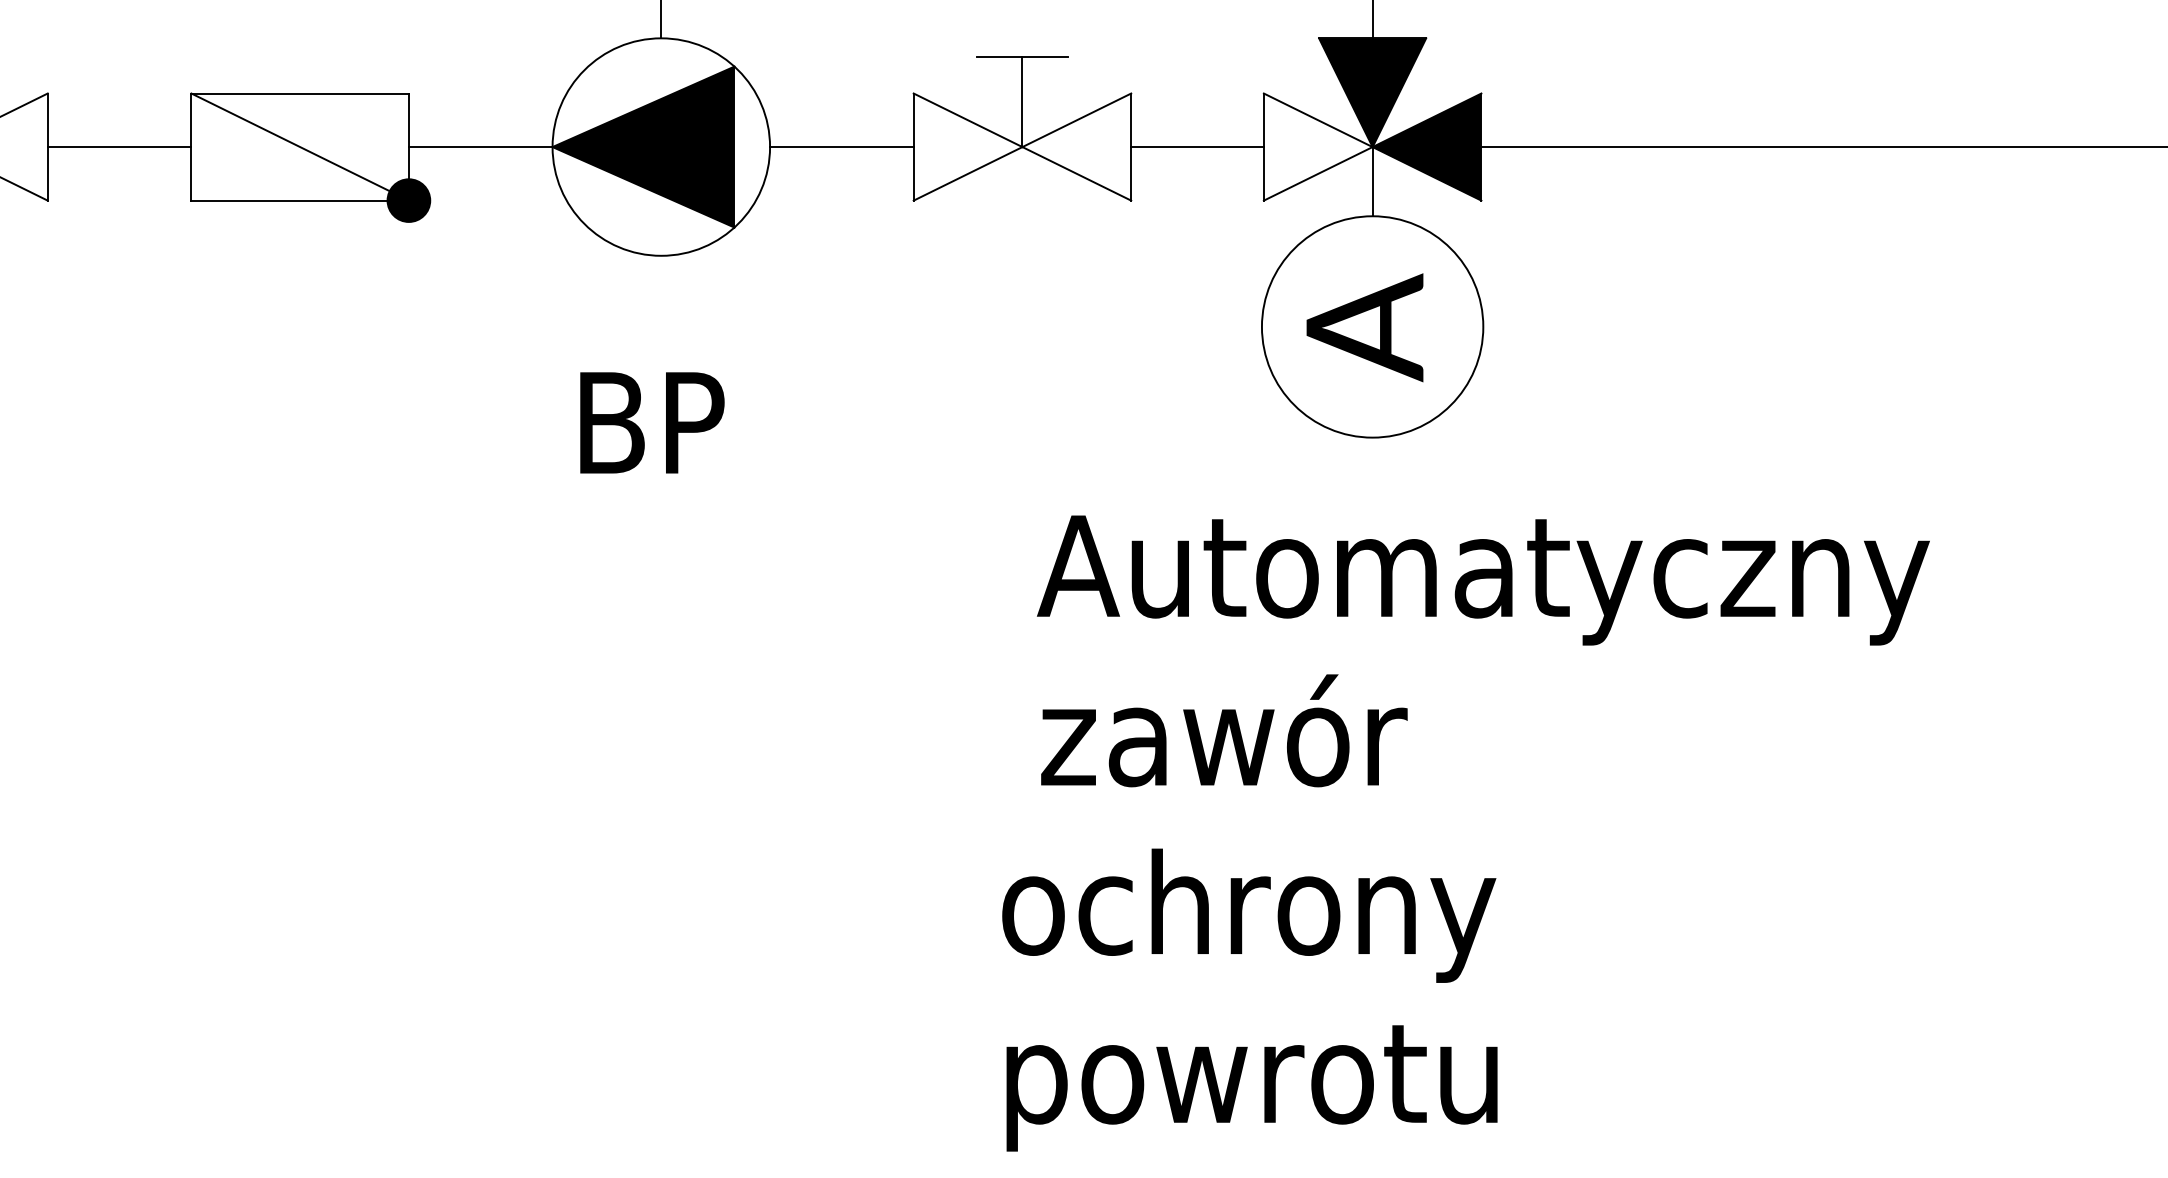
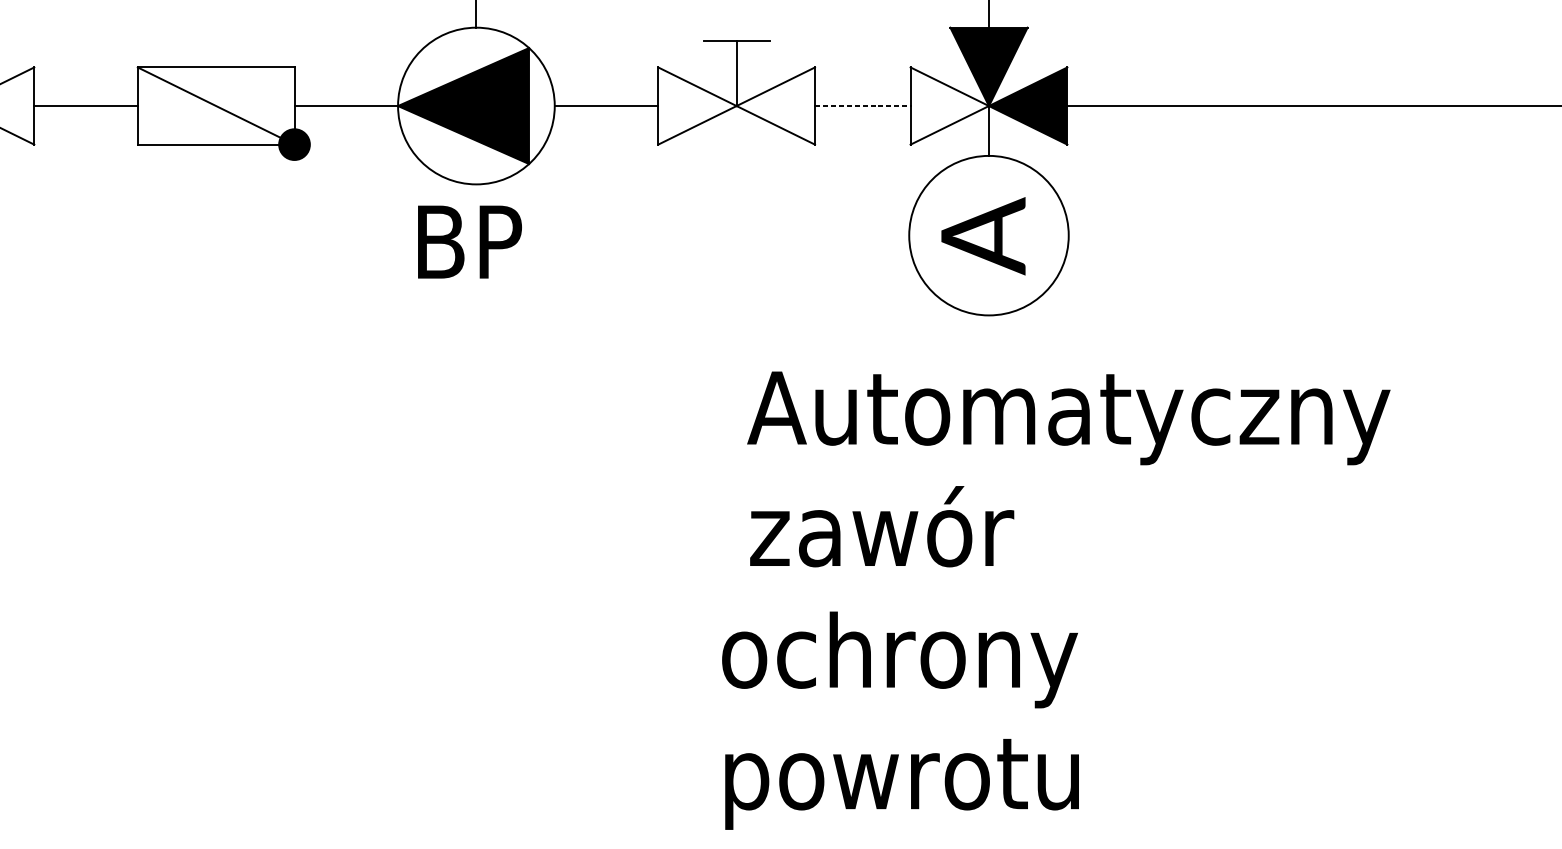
line: (1198, 147) -> (863, 106), solid -> dashed
text: (652, 422) -> (470, 241), moved

